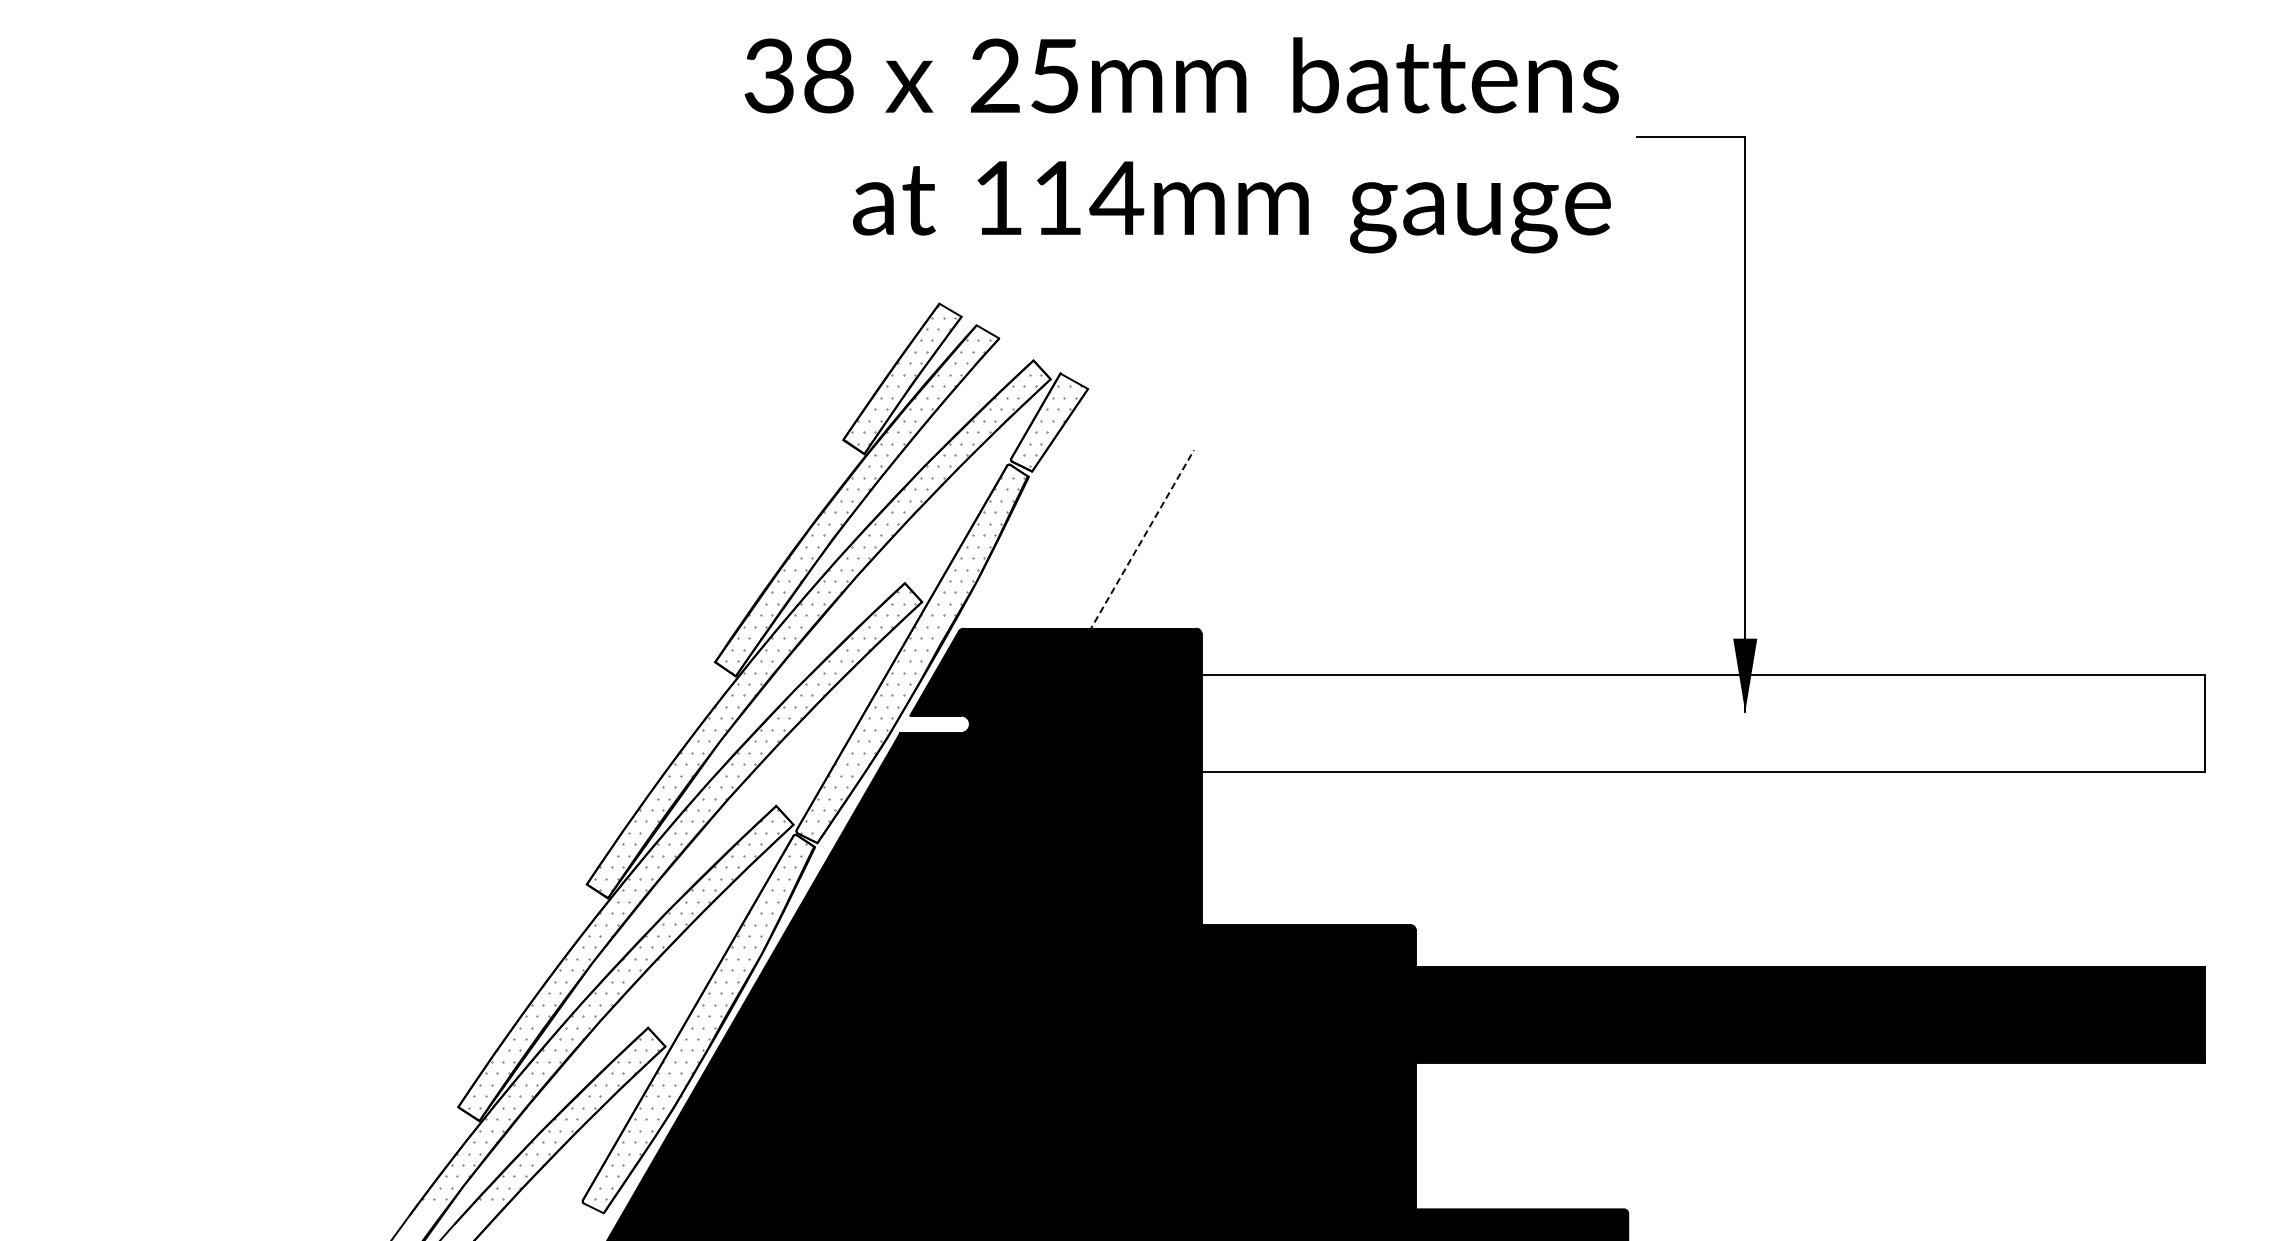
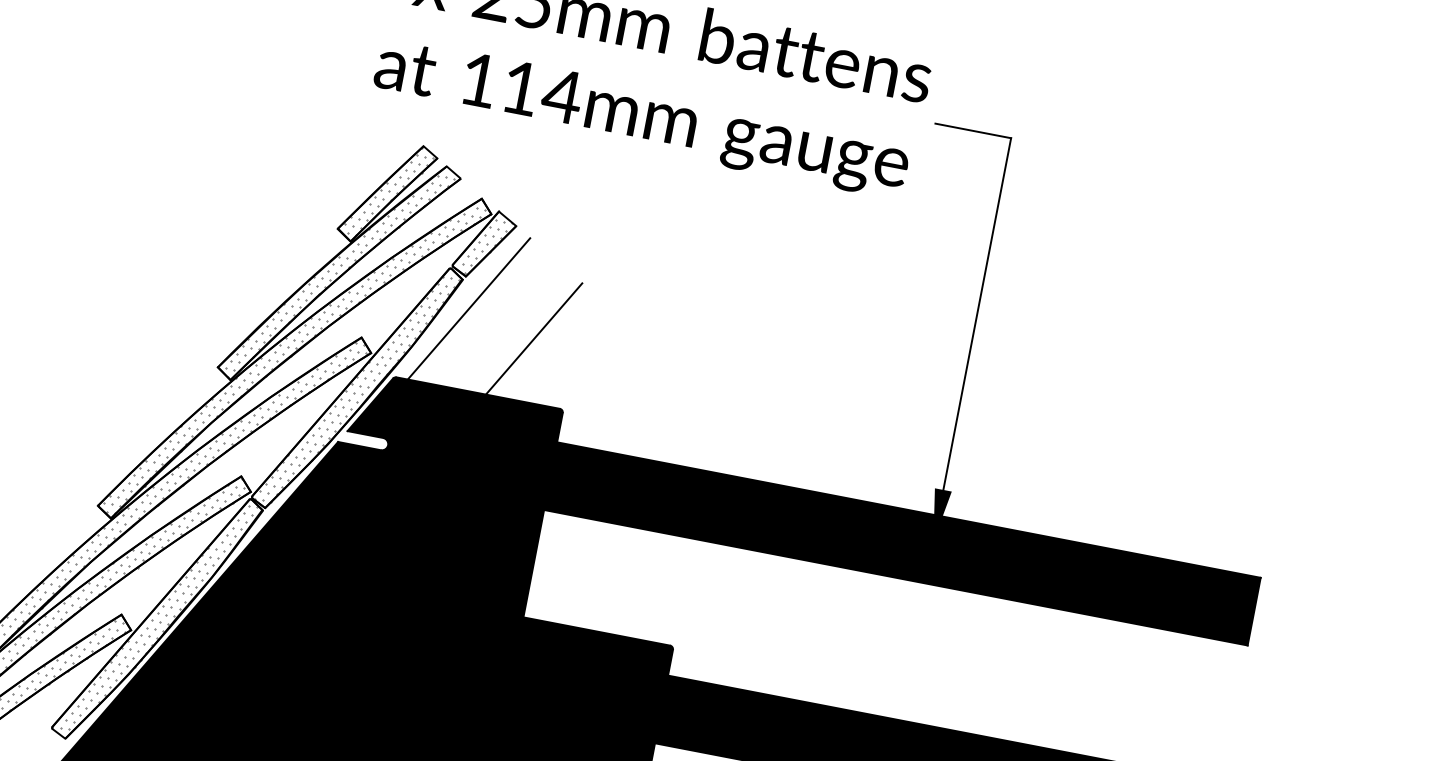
line: (1044, 516) -> (468, 309), added
line: (1141, 541) -> (533, 340), dashed -> solid
fill: (1702, 723) -> (901, 543), added

